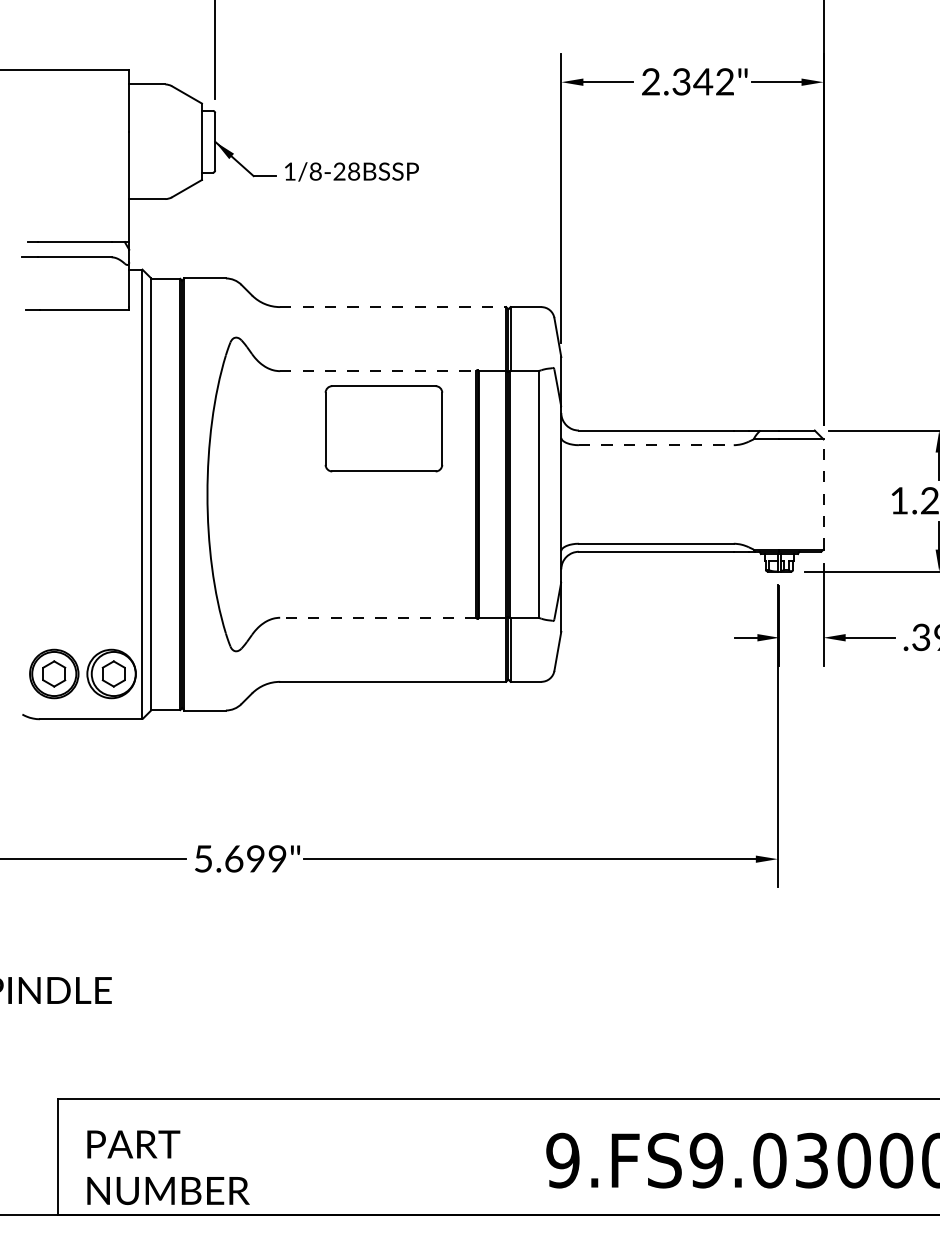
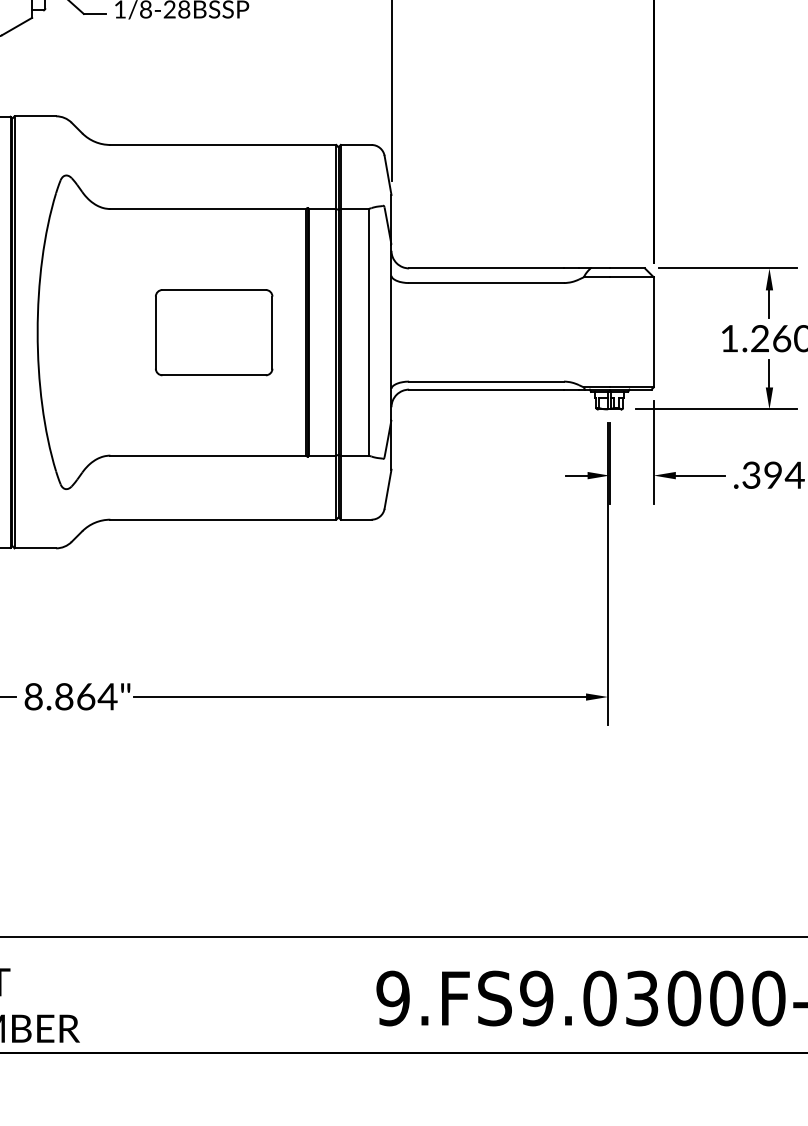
line: (393, 307) -> (223, 145), dashed -> solid
line: (378, 371) -> (208, 209), dashed -> solid
part: (383, 428) -> (213, 332), moved
line: (656, 445) -> (486, 283), dashed -> solid
line: (823, 493) -> (653, 331), dashed -> solid
line: (377, 617) -> (207, 455), dashed -> solid
text: (240, 858) -> (70, 696), 5.699" -> 8.864"

